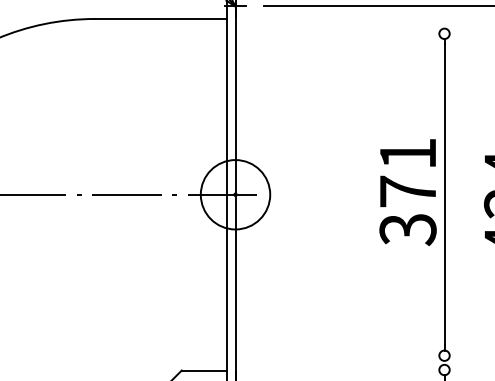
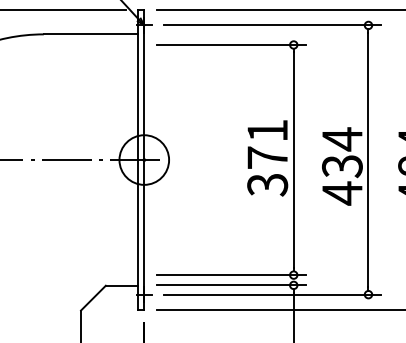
line: (357, 33) -> (231, 44), added
line: (357, 356) -> (231, 275), added
line: (357, 370) -> (231, 285), added

